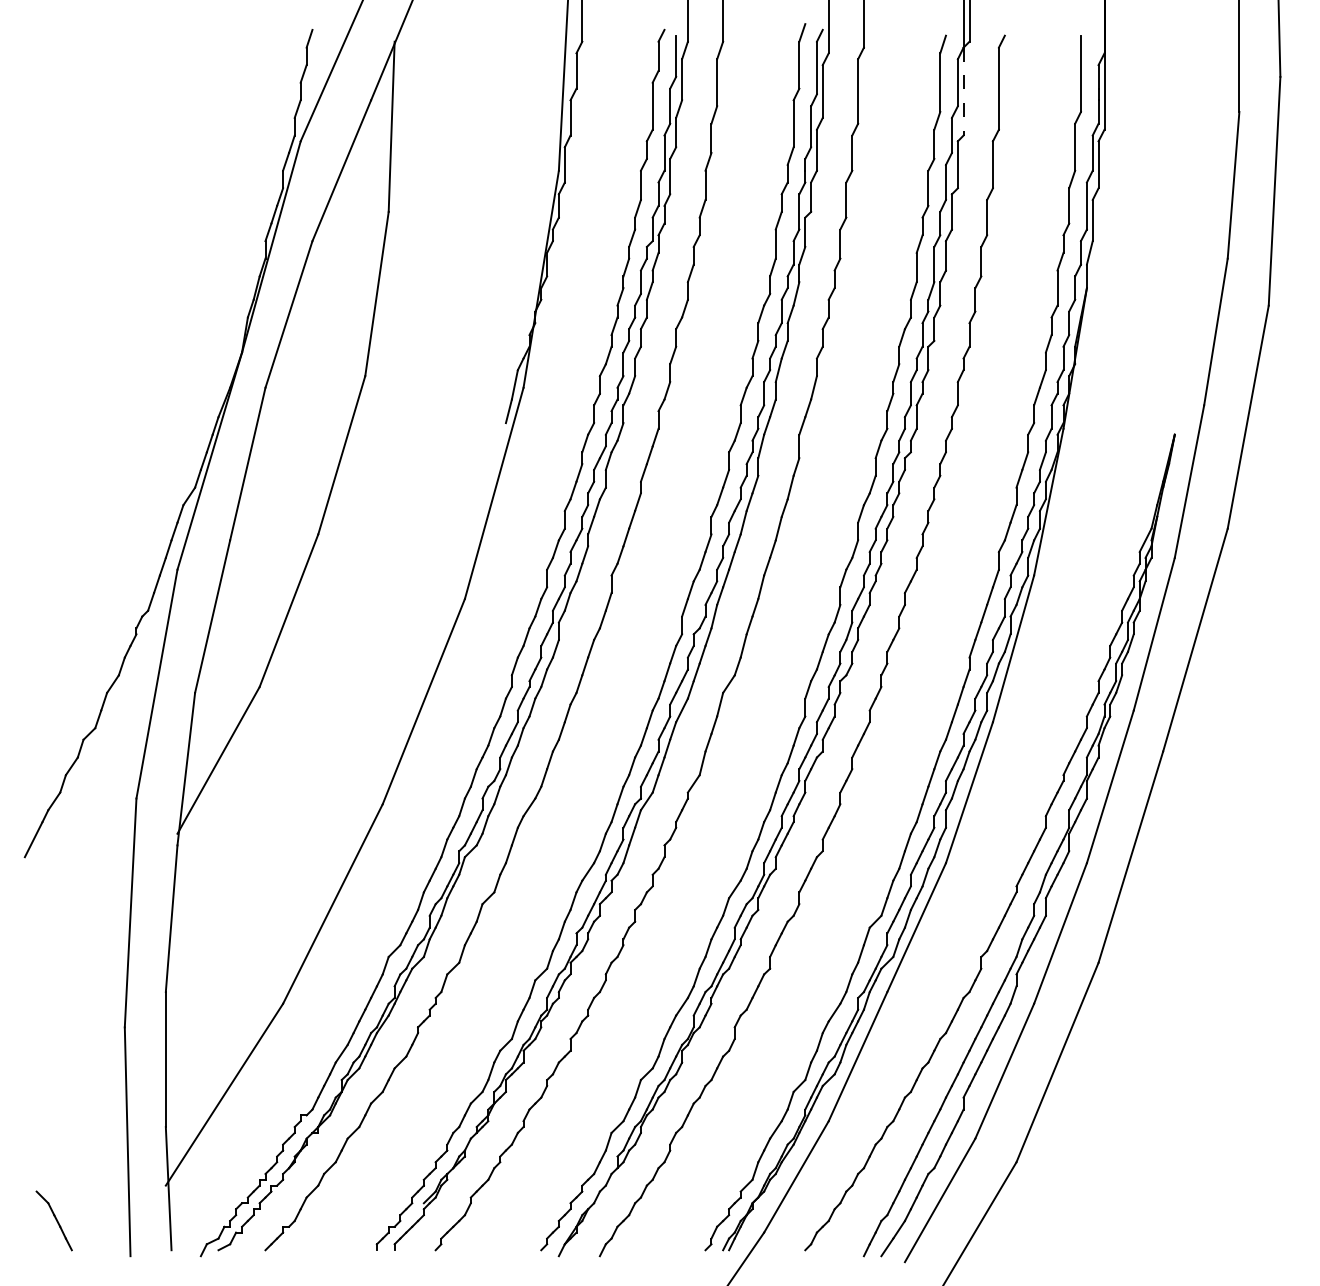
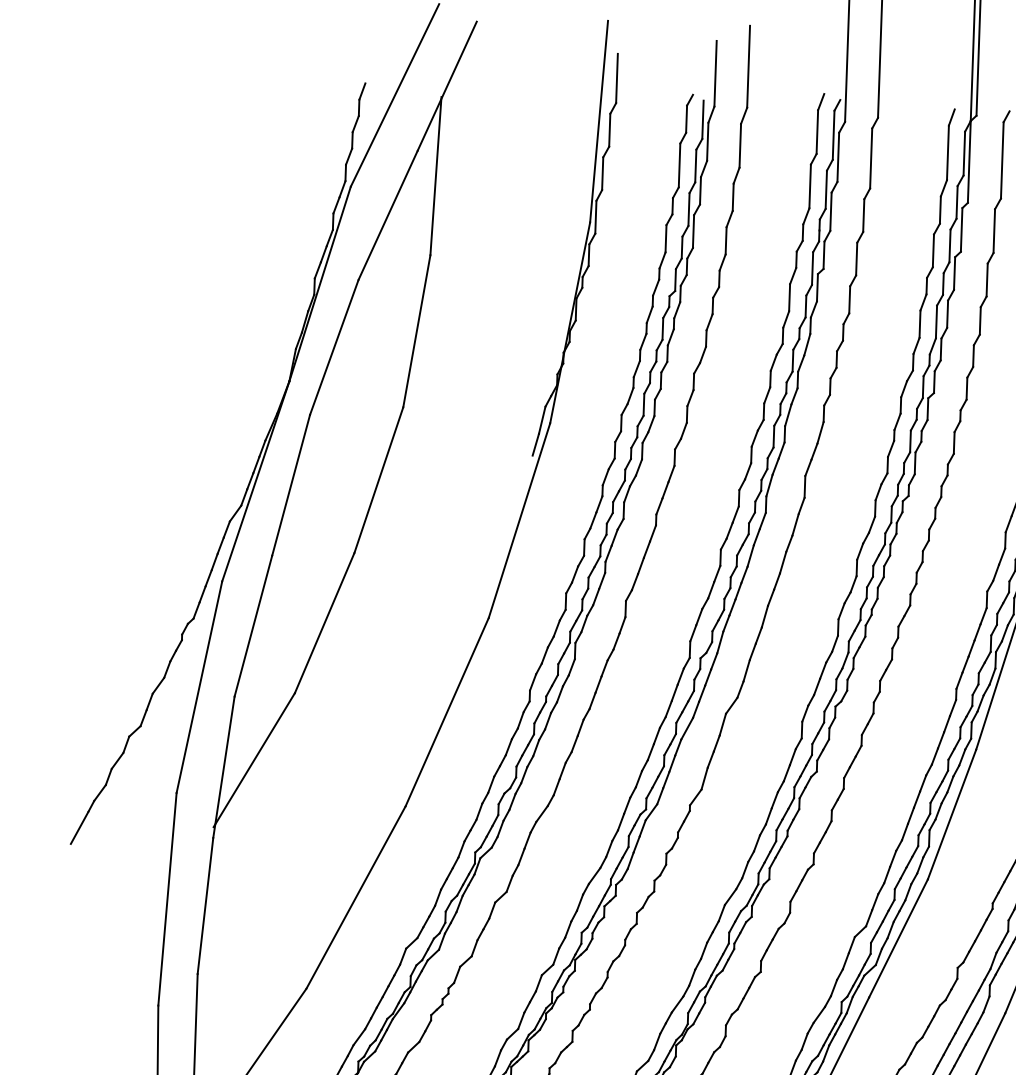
line: (963, 91) -> (969, 161), dashed -> solid

